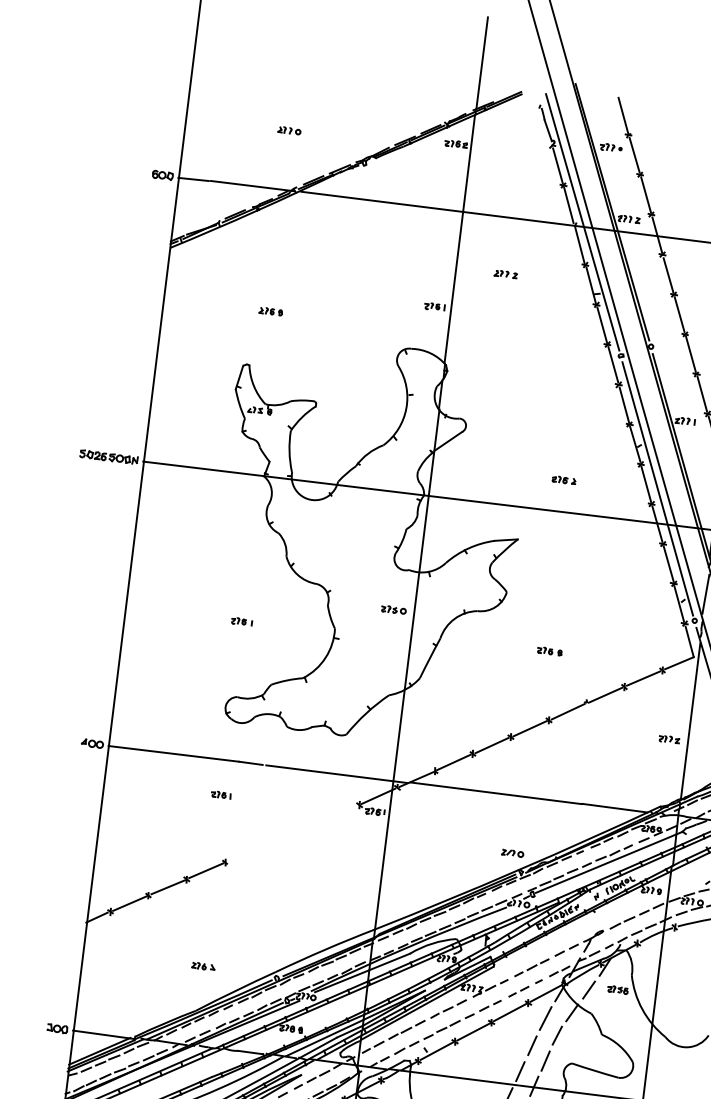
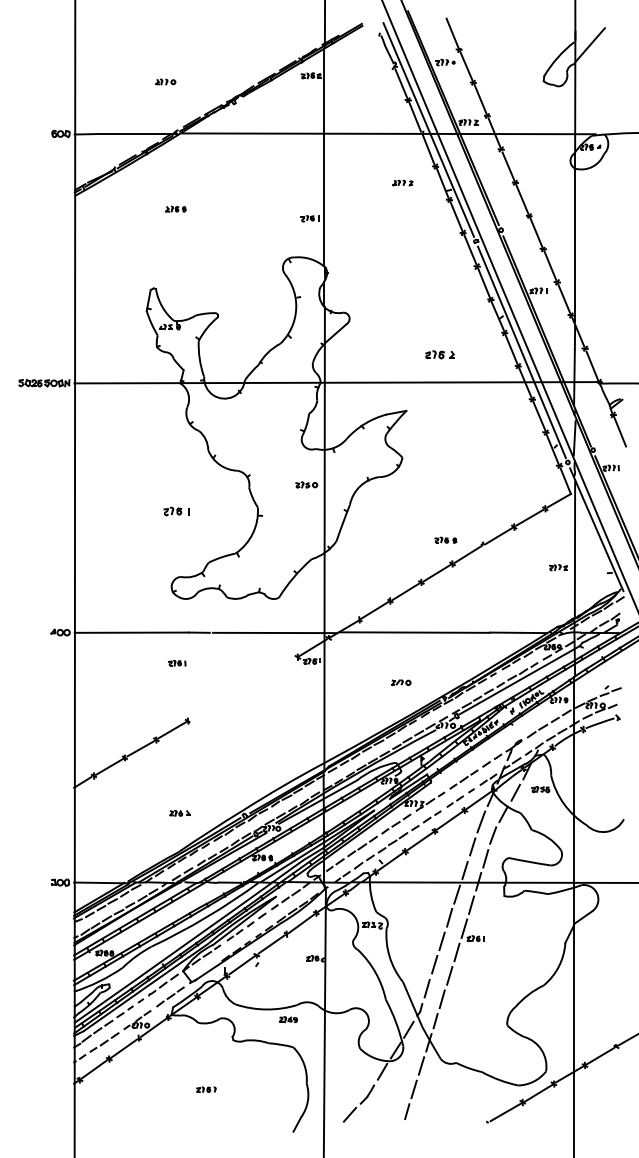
part: (505, 273) -> (402, 182), moved
part: (270, 310) -> (175, 208), moved
part: (563, 479) -> (439, 354), size x1.4
part: (241, 620) -> (176, 510), size x1.4
part: (549, 650) -> (445, 539), moved
part: (513, 853) -> (401, 682), moved

